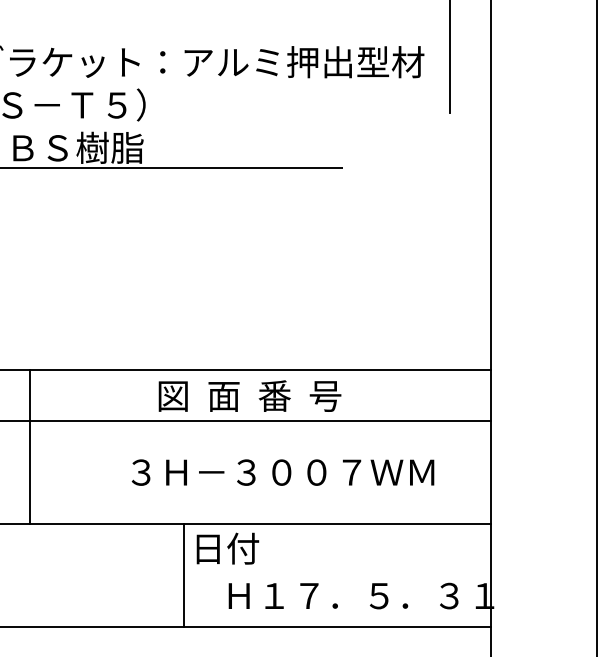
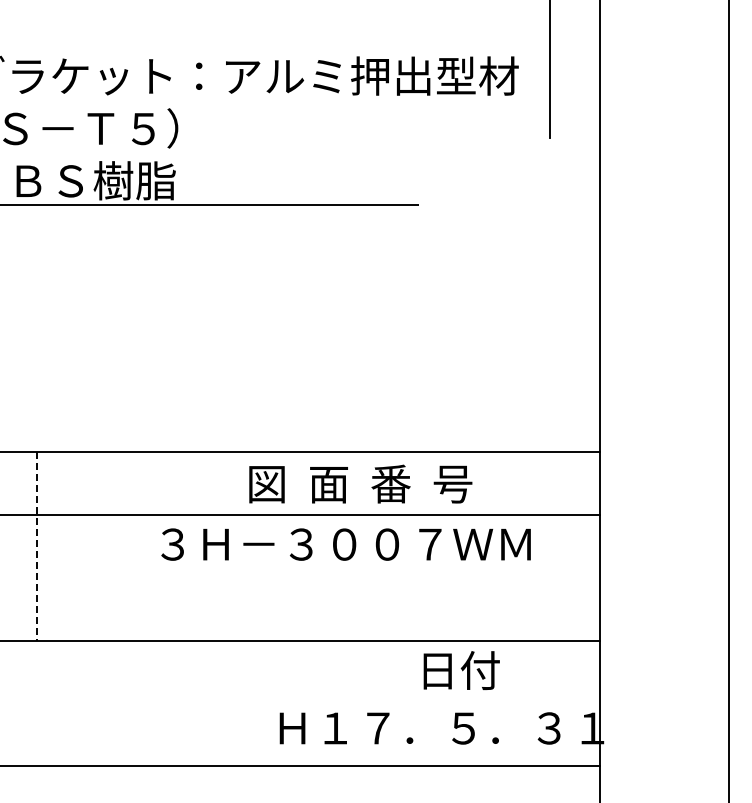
text: (249, 395) -> (360, 483), moved
line: (29, 447) -> (36, 546), solid -> dashed
text: (282, 472) -> (345, 544), moved
text: (227, 548) -> (461, 670), moved
line: (184, 575) -> (225, 703), removed

